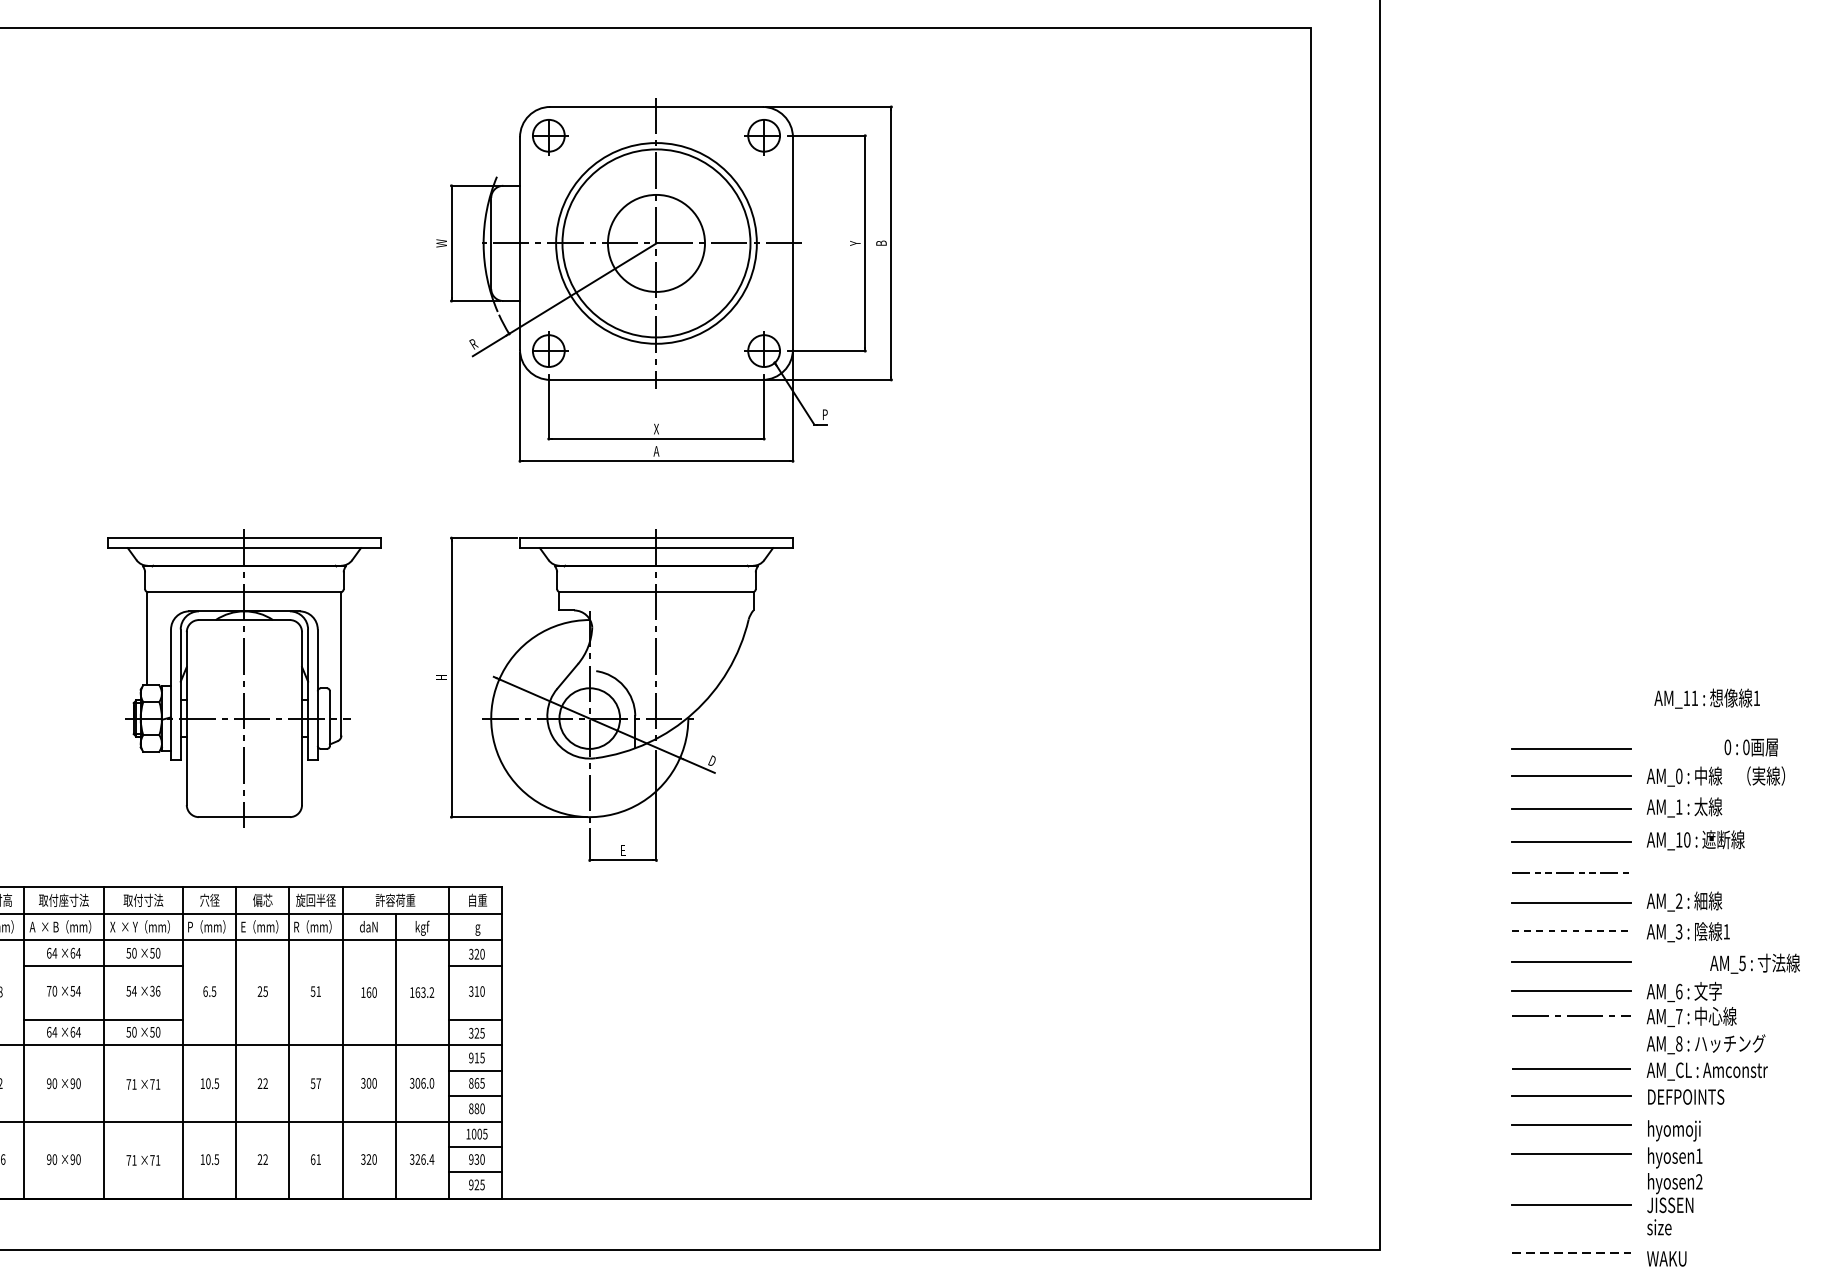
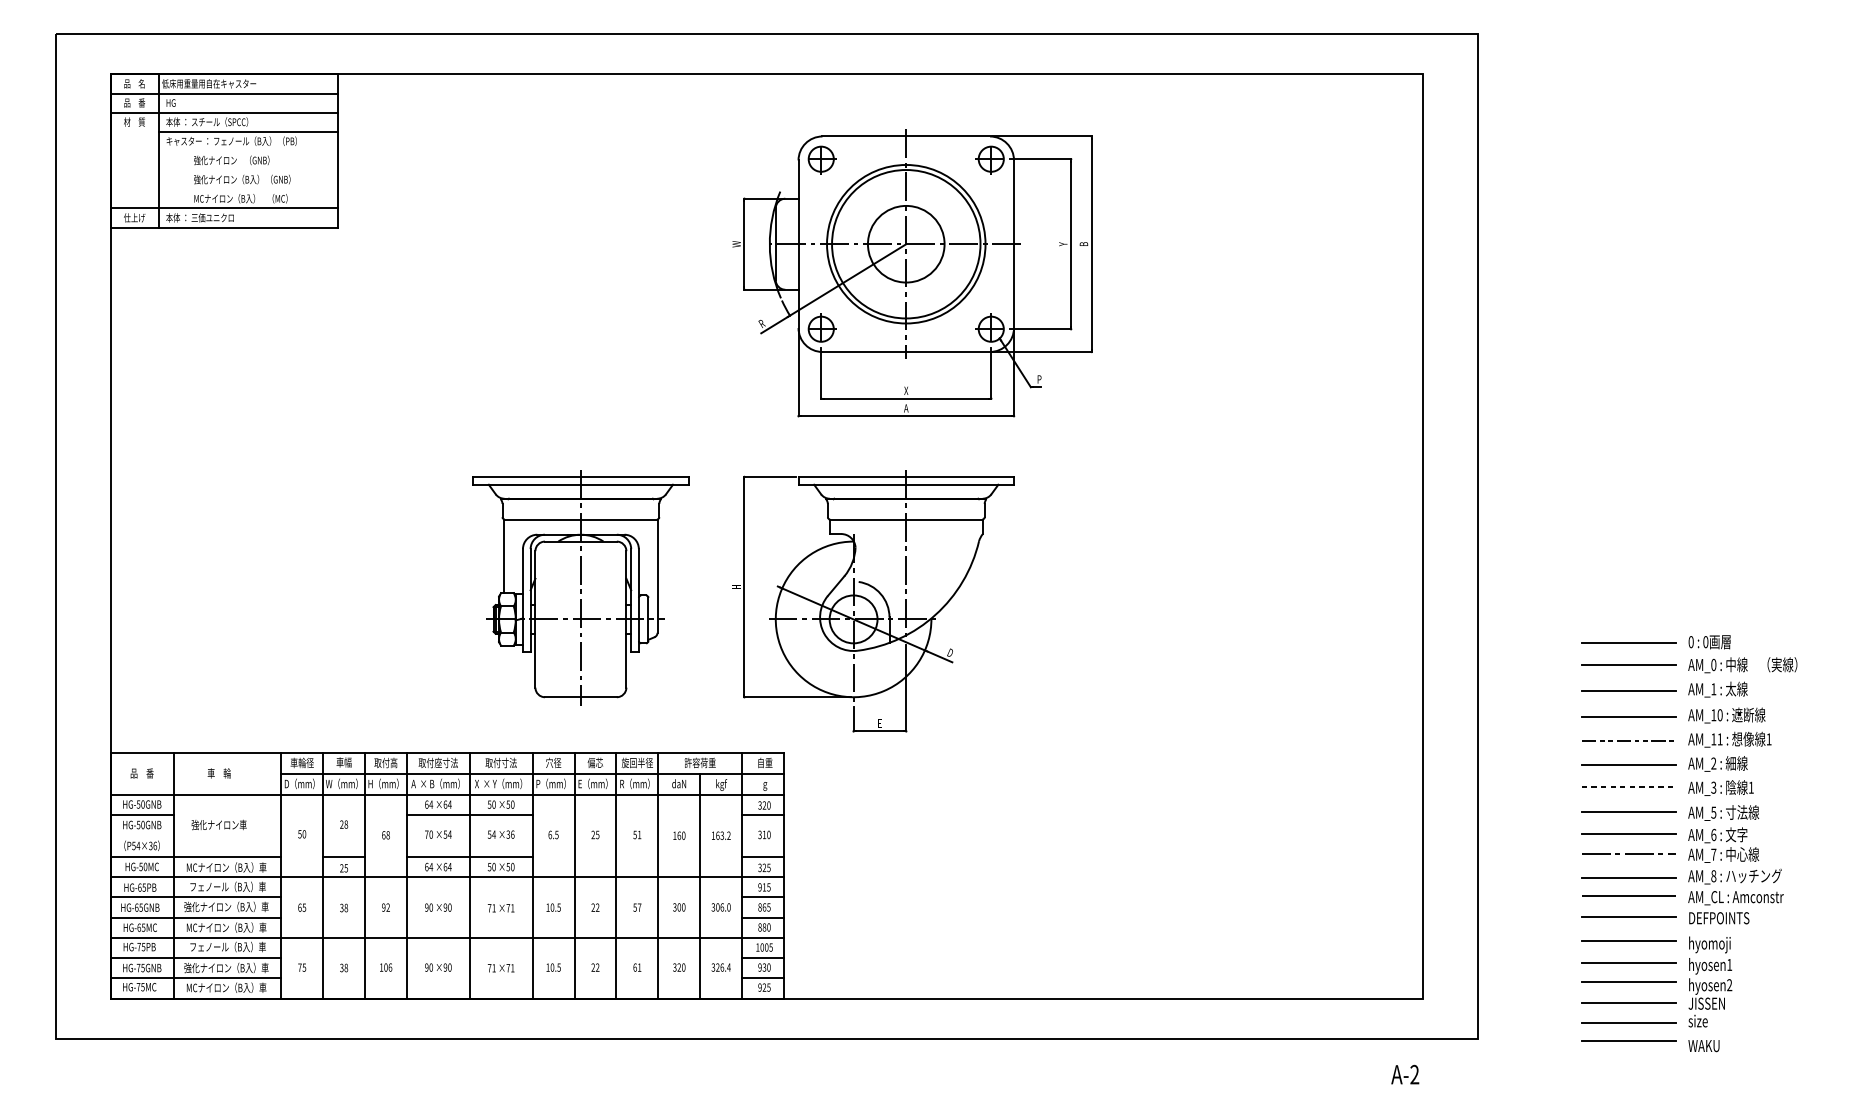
text: (1706, 698) -> (1729, 739), moved
text: (1751, 747) -> (1709, 642), moved
text: (1754, 963) -> (1723, 812), moved
line: (1571, 1045) -> (1628, 877), added
line: (1571, 1178) -> (1628, 982), added
line: (1571, 1229) -> (1628, 1022), added
line: (1572, 1253) -> (1629, 1041), dashed -> solid

